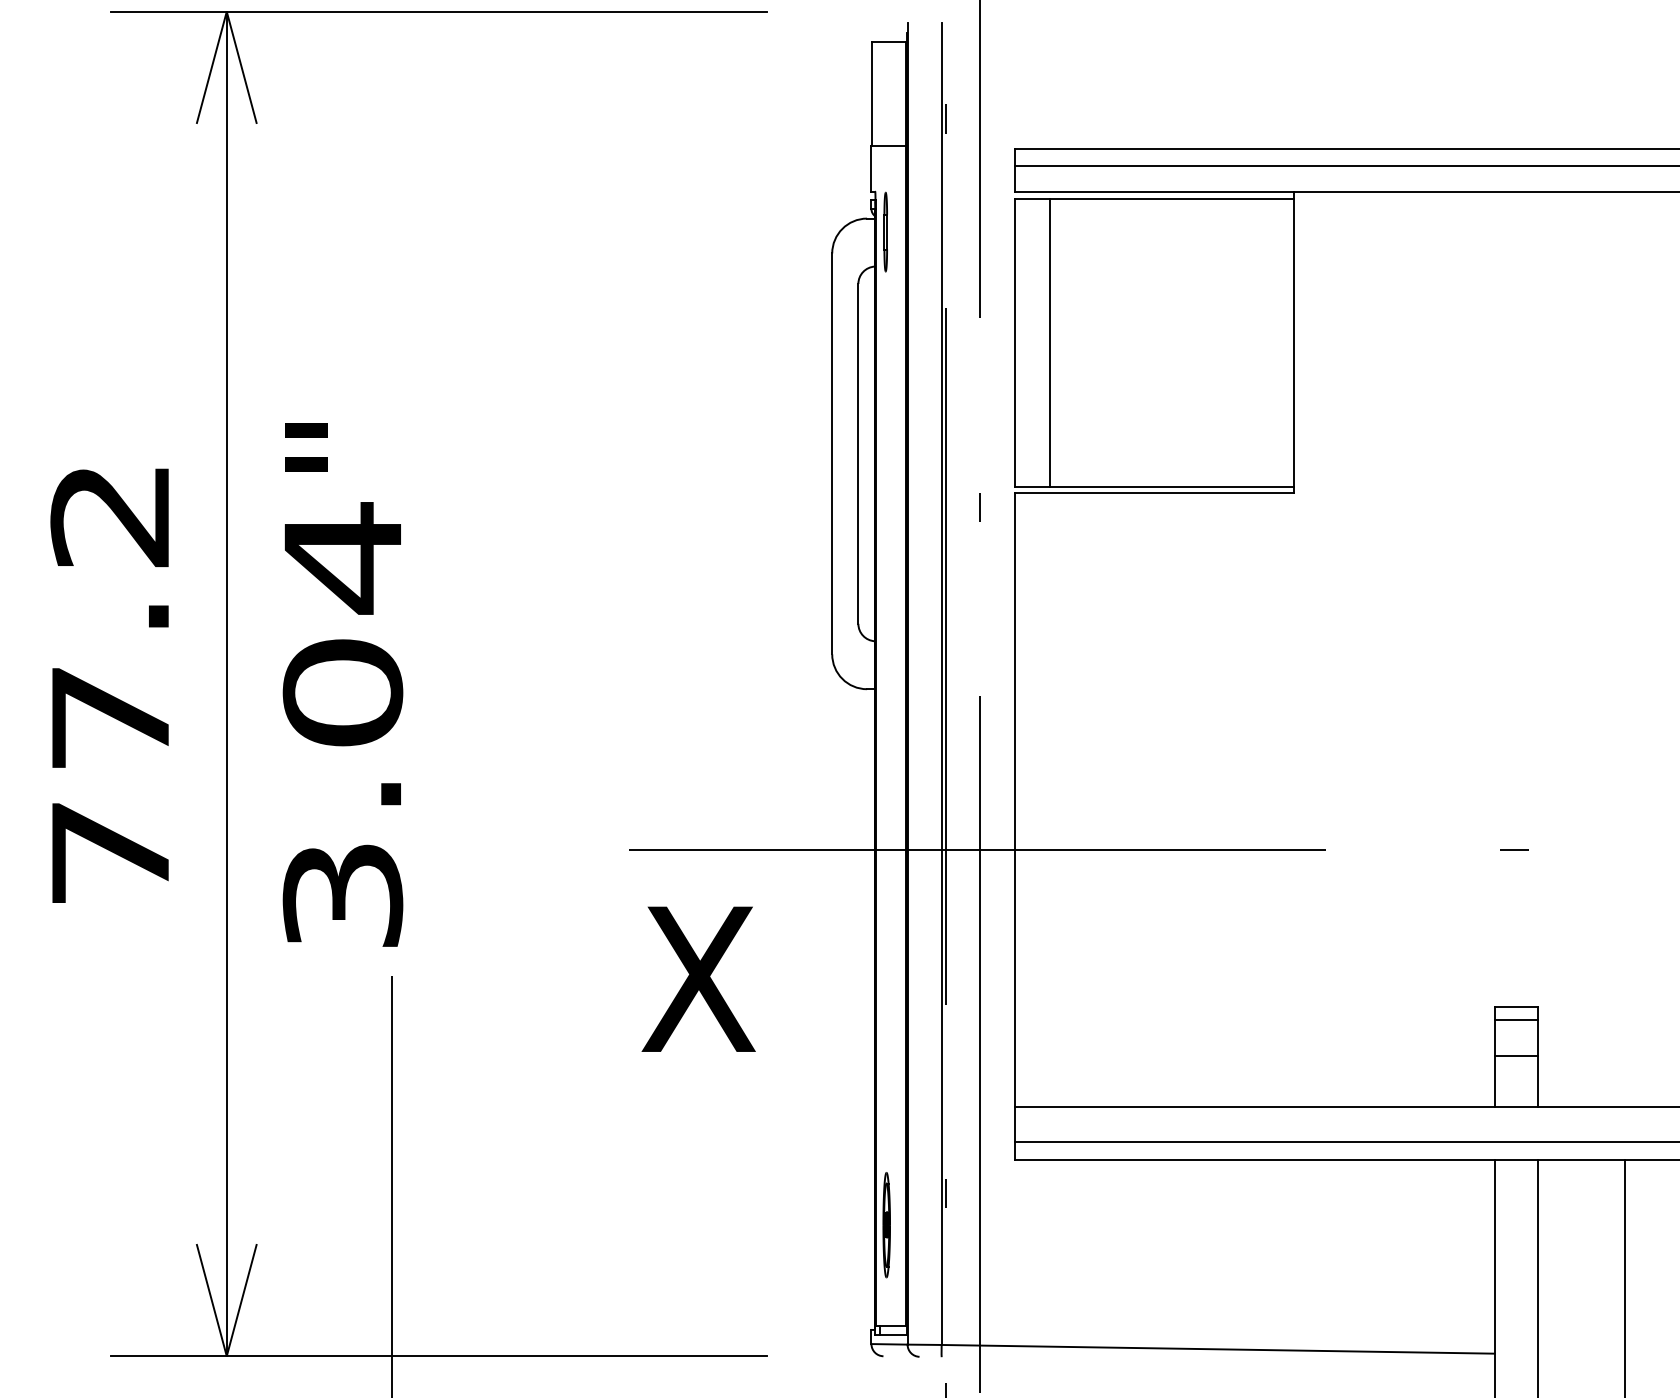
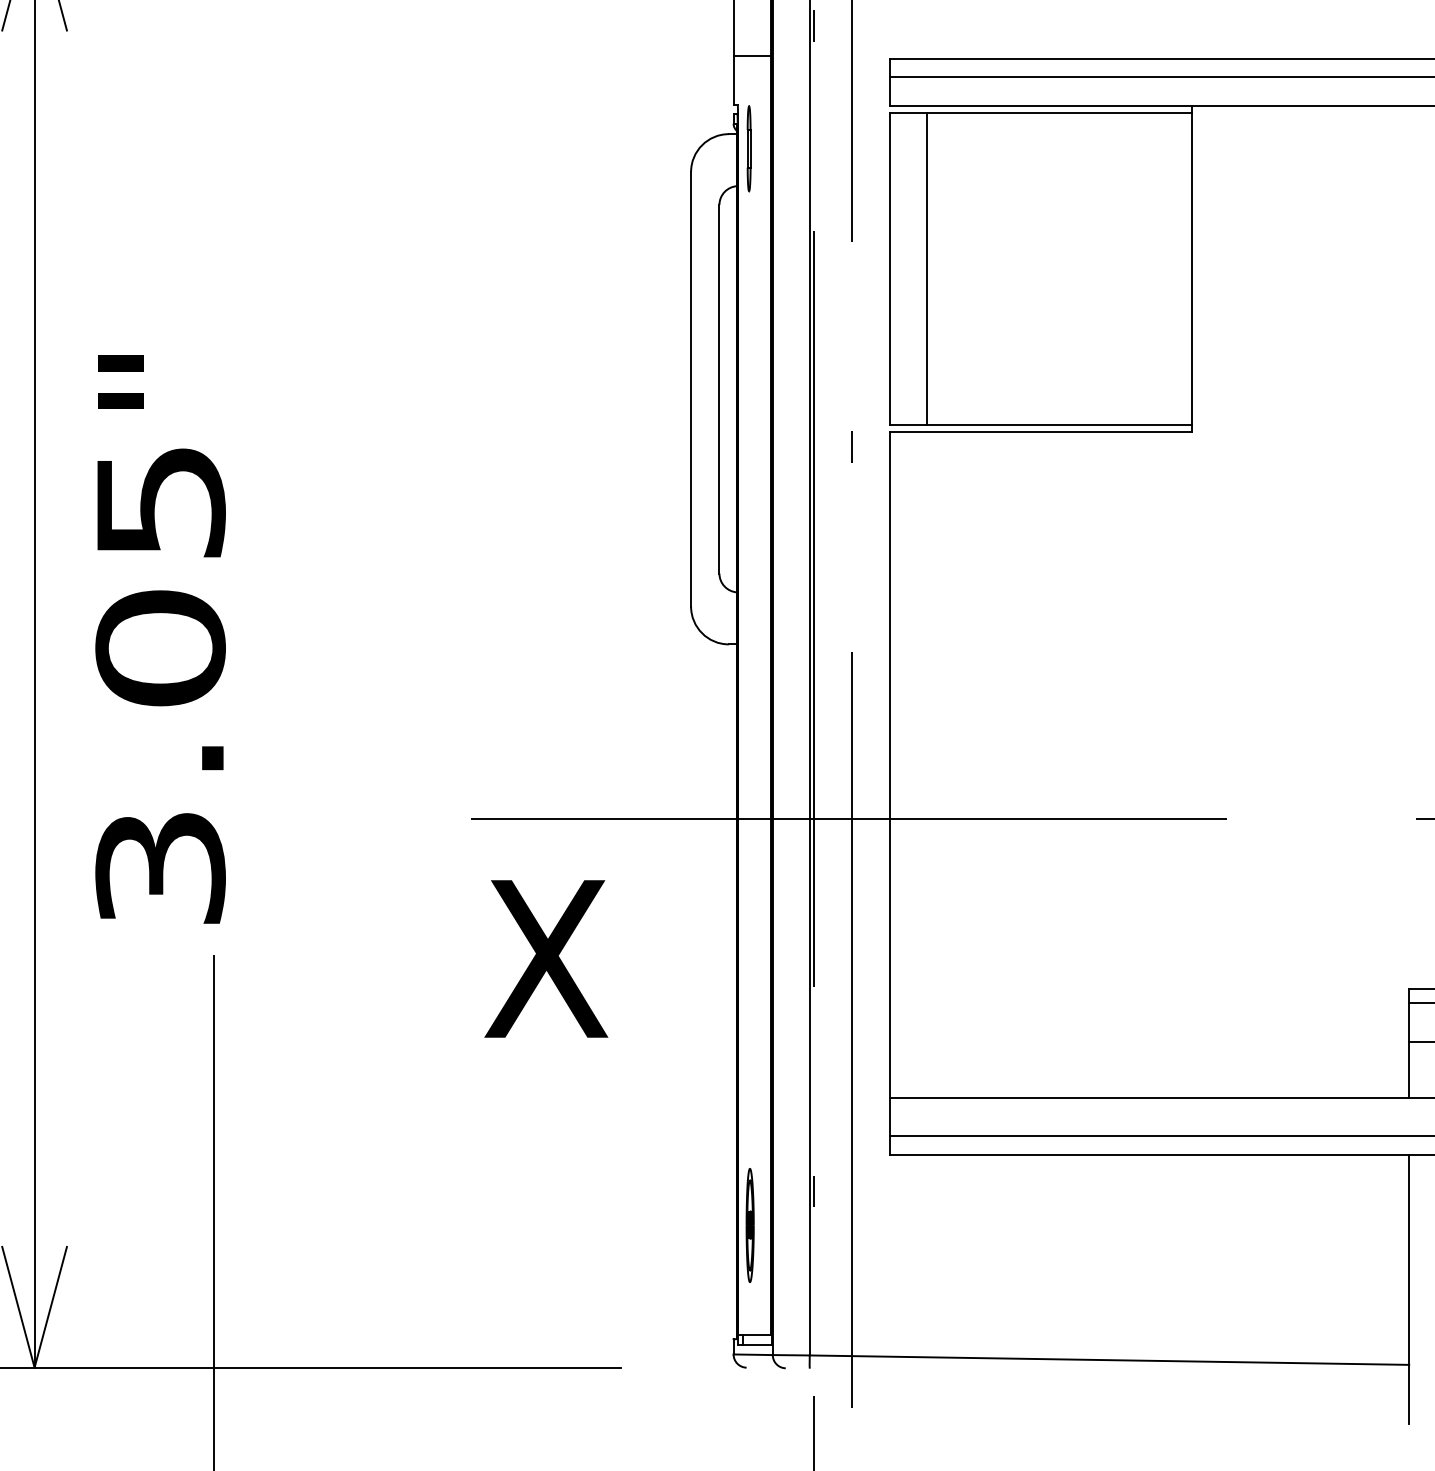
text: (343, 558) -> (161, 502), 3.04 -> 3.05

